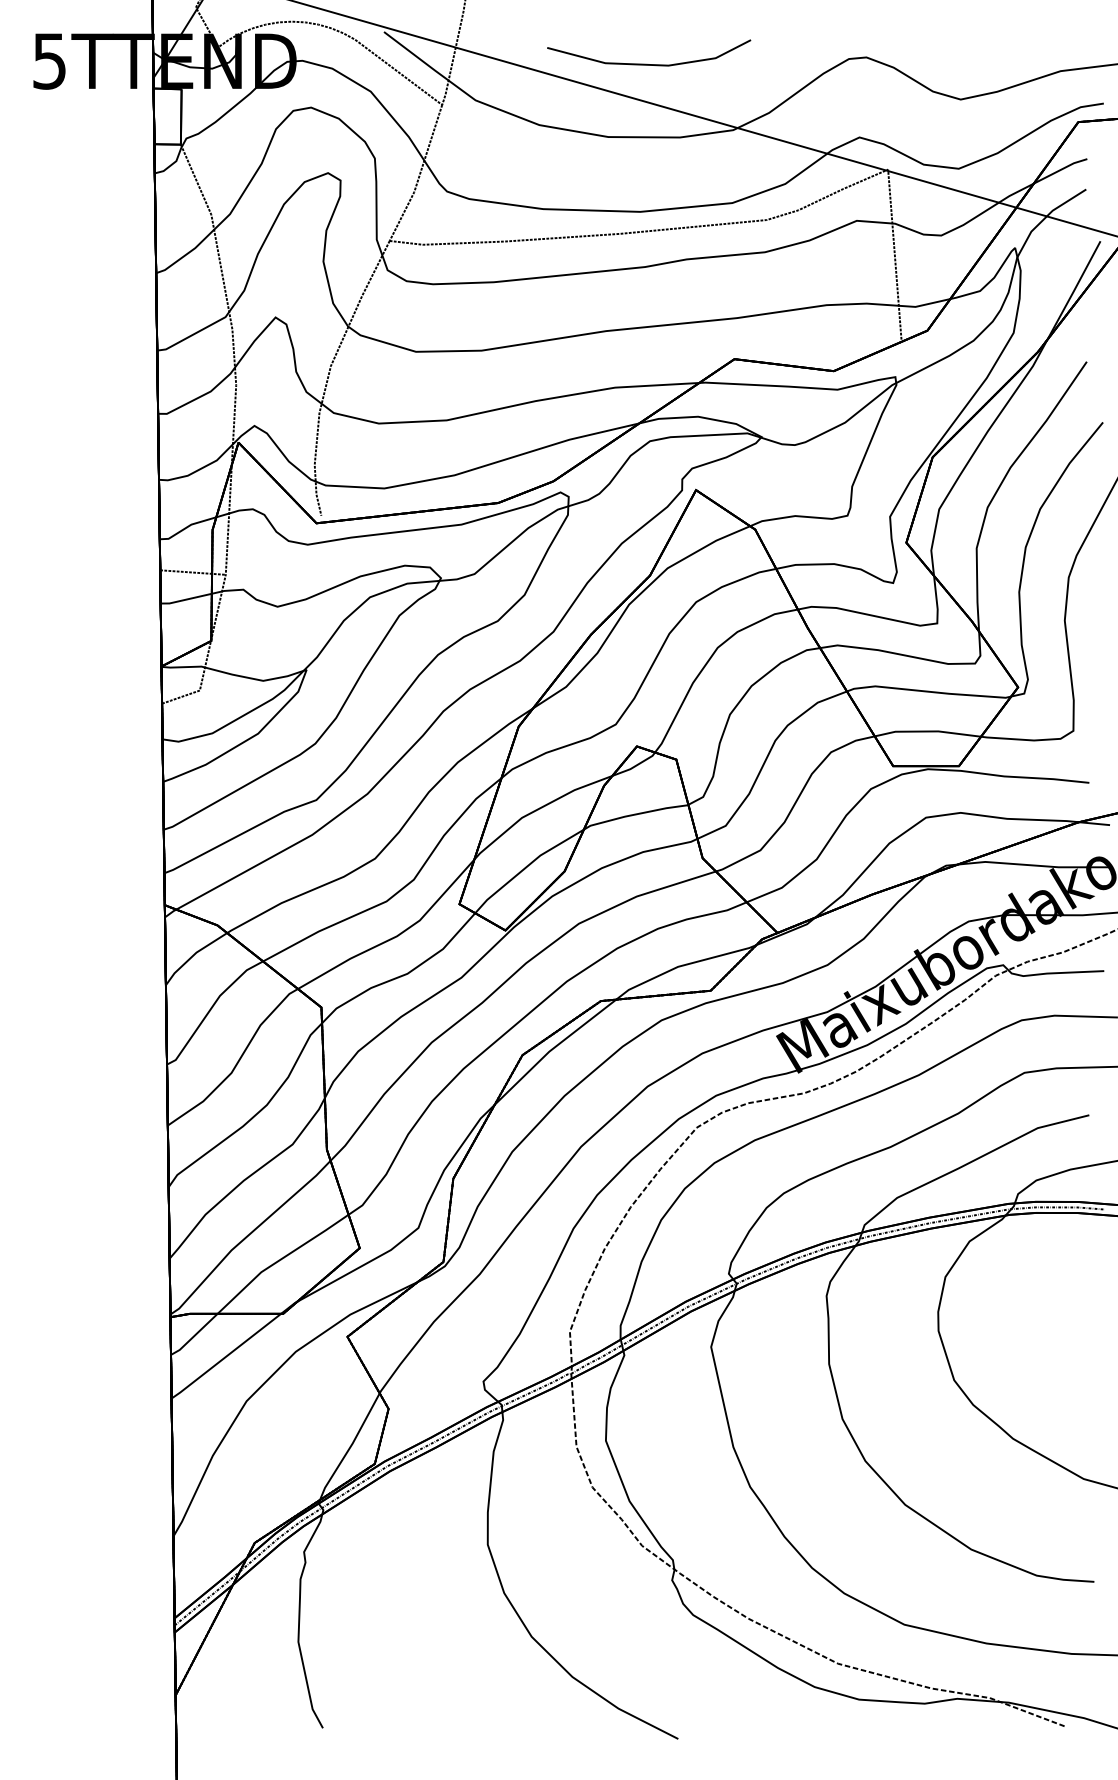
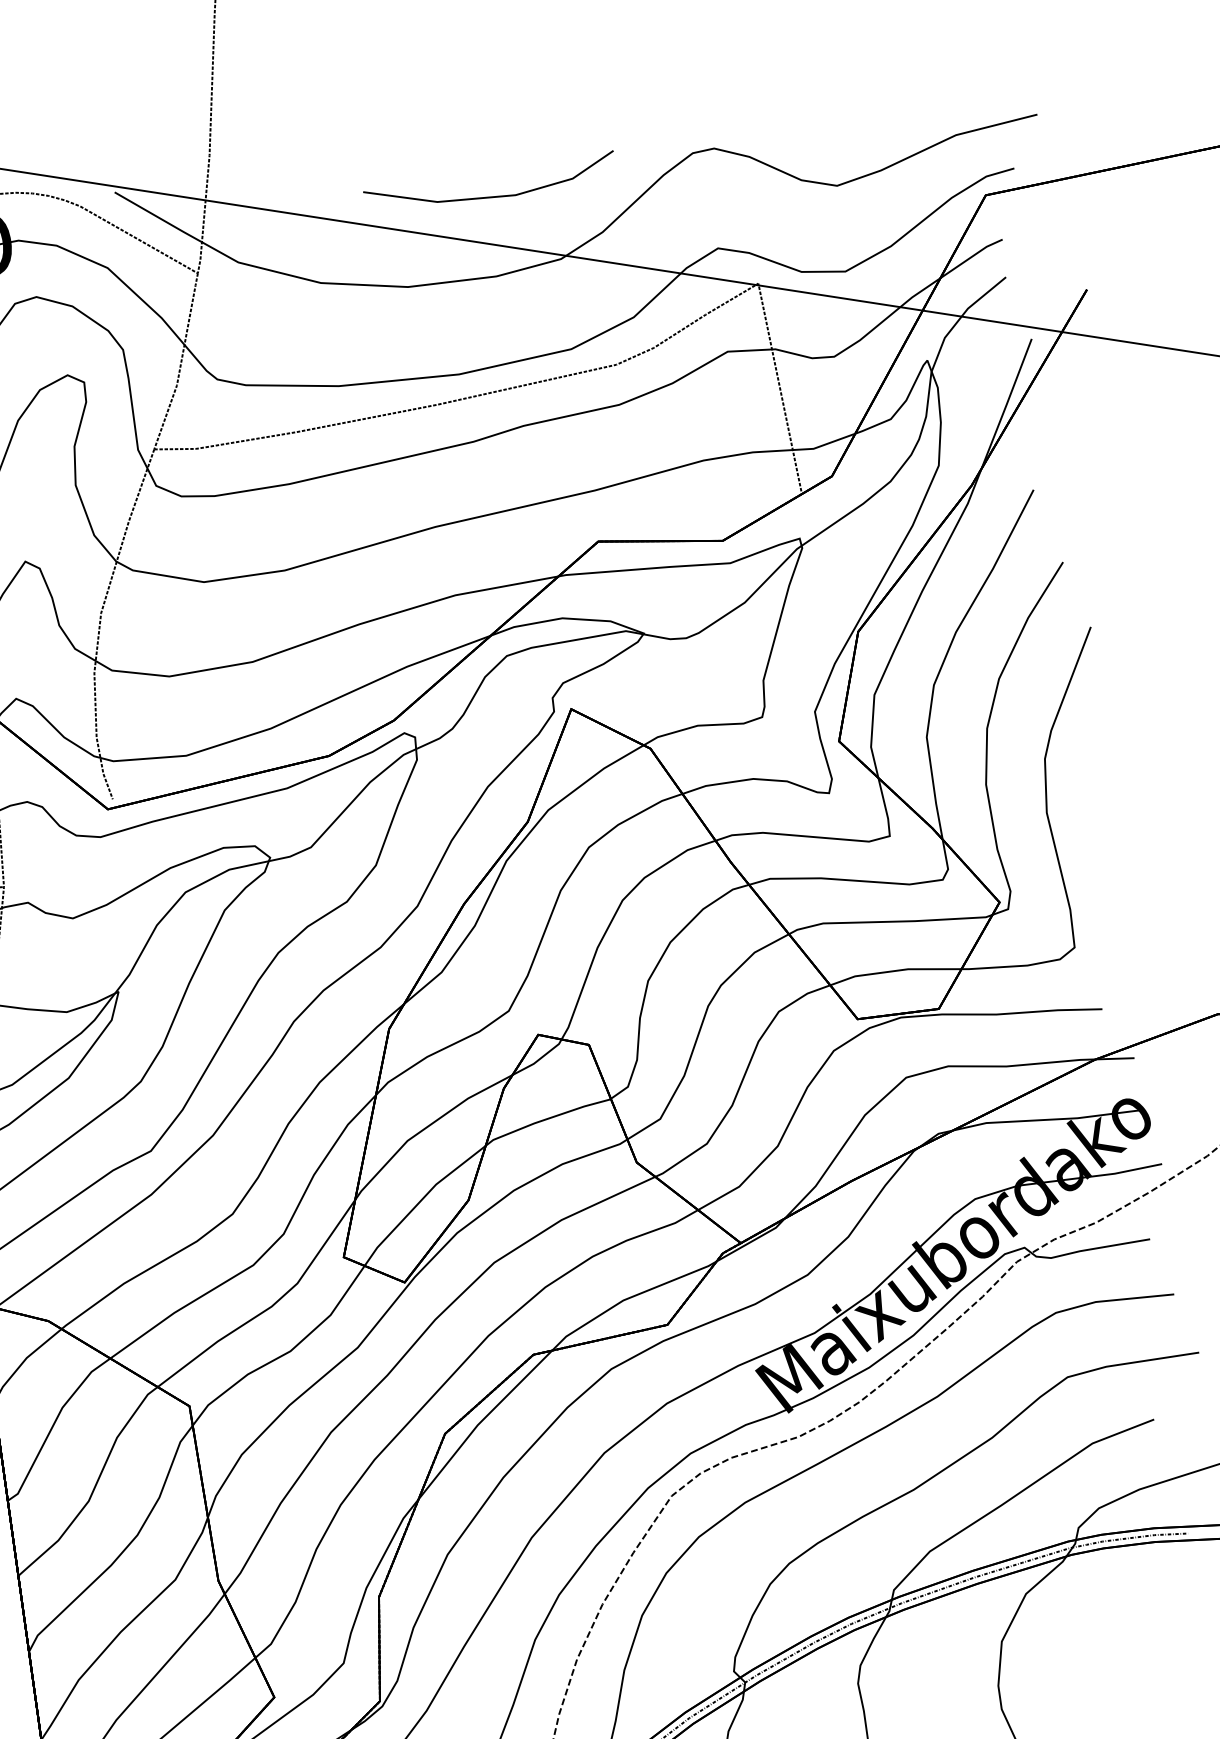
line: (647, 63) -> (489, 195), moved

